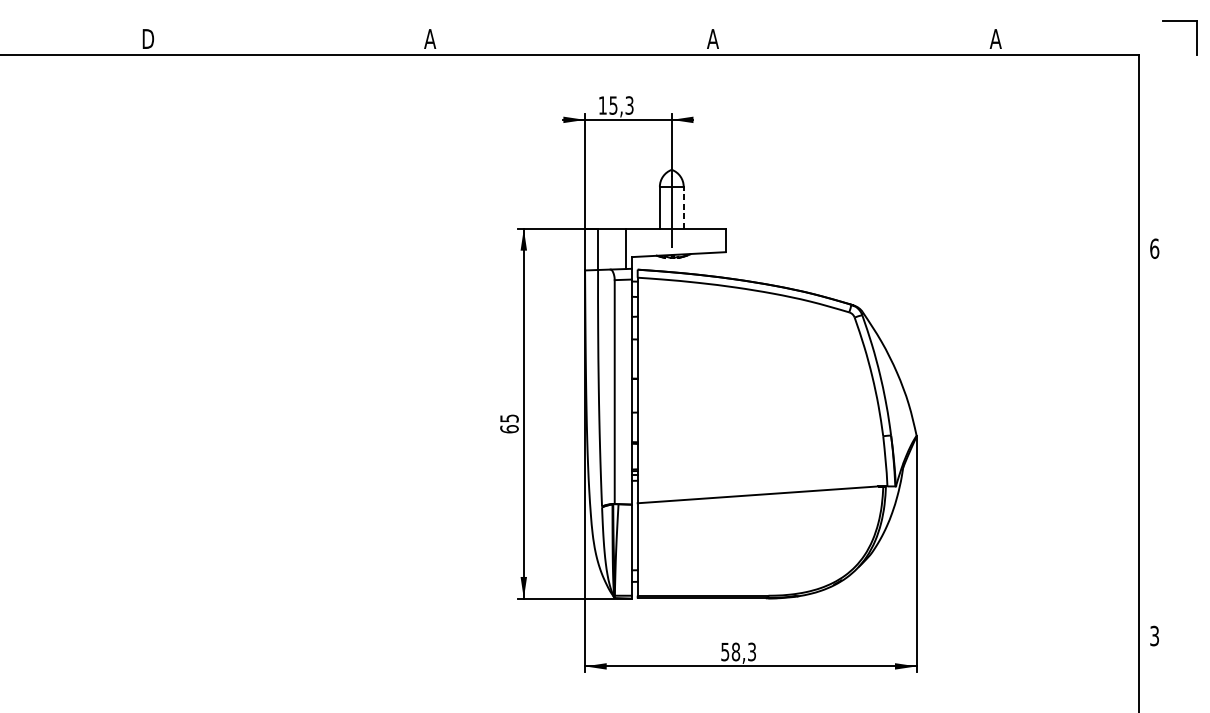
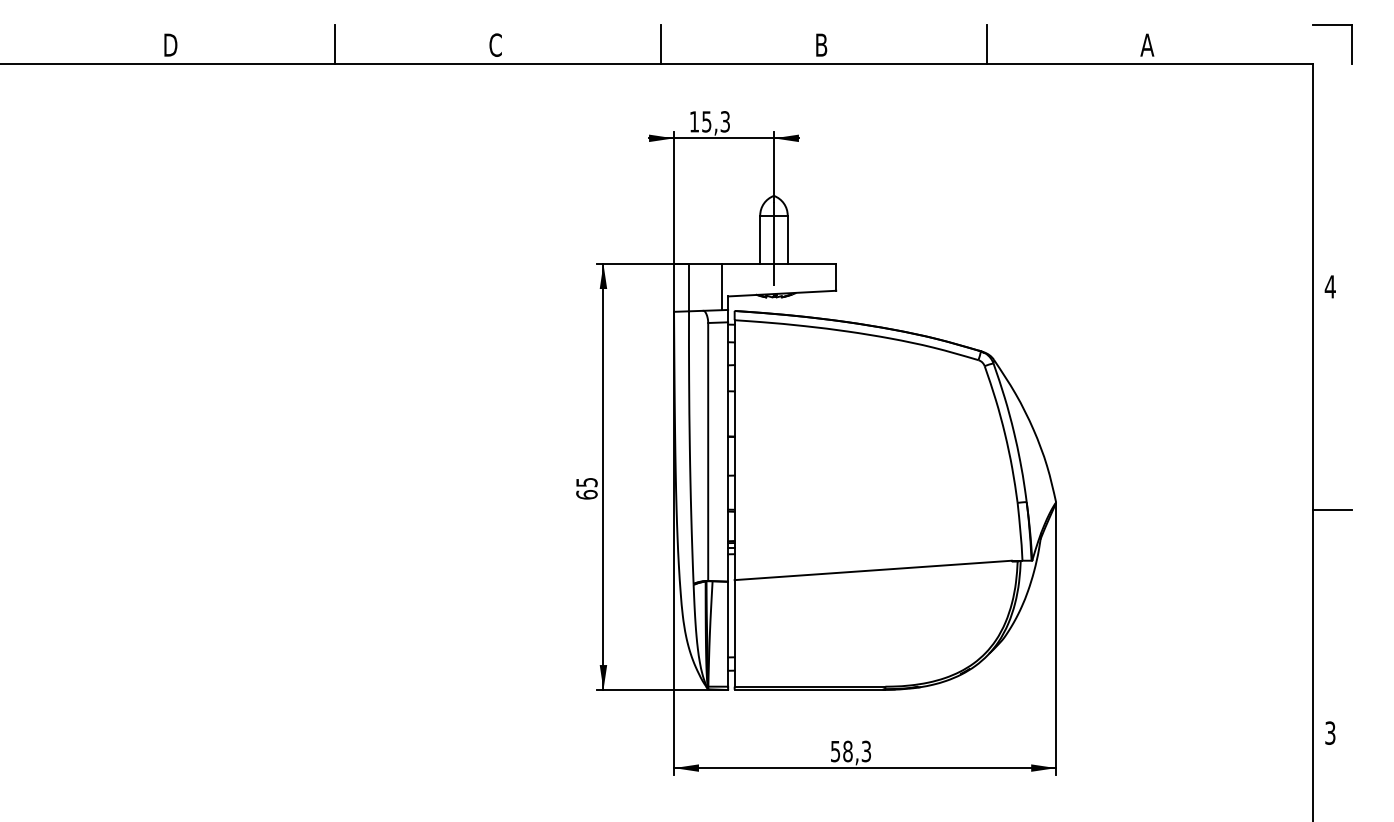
part: (1179, 21) -> (1332, 25), moved
line: (291, 38) -> (335, 44), added
text: (430, 38) -> (495, 44), A -> C
line: (574, 38) -> (661, 44), added
text: (713, 38) -> (821, 44), A -> B
line: (856, 38) -> (986, 44), added
line: (683, 207) -> (787, 239), dashed -> solid
text: (1153, 248) -> (1329, 286), 6 -> 4
line: (1156, 442) -> (1332, 510), added

